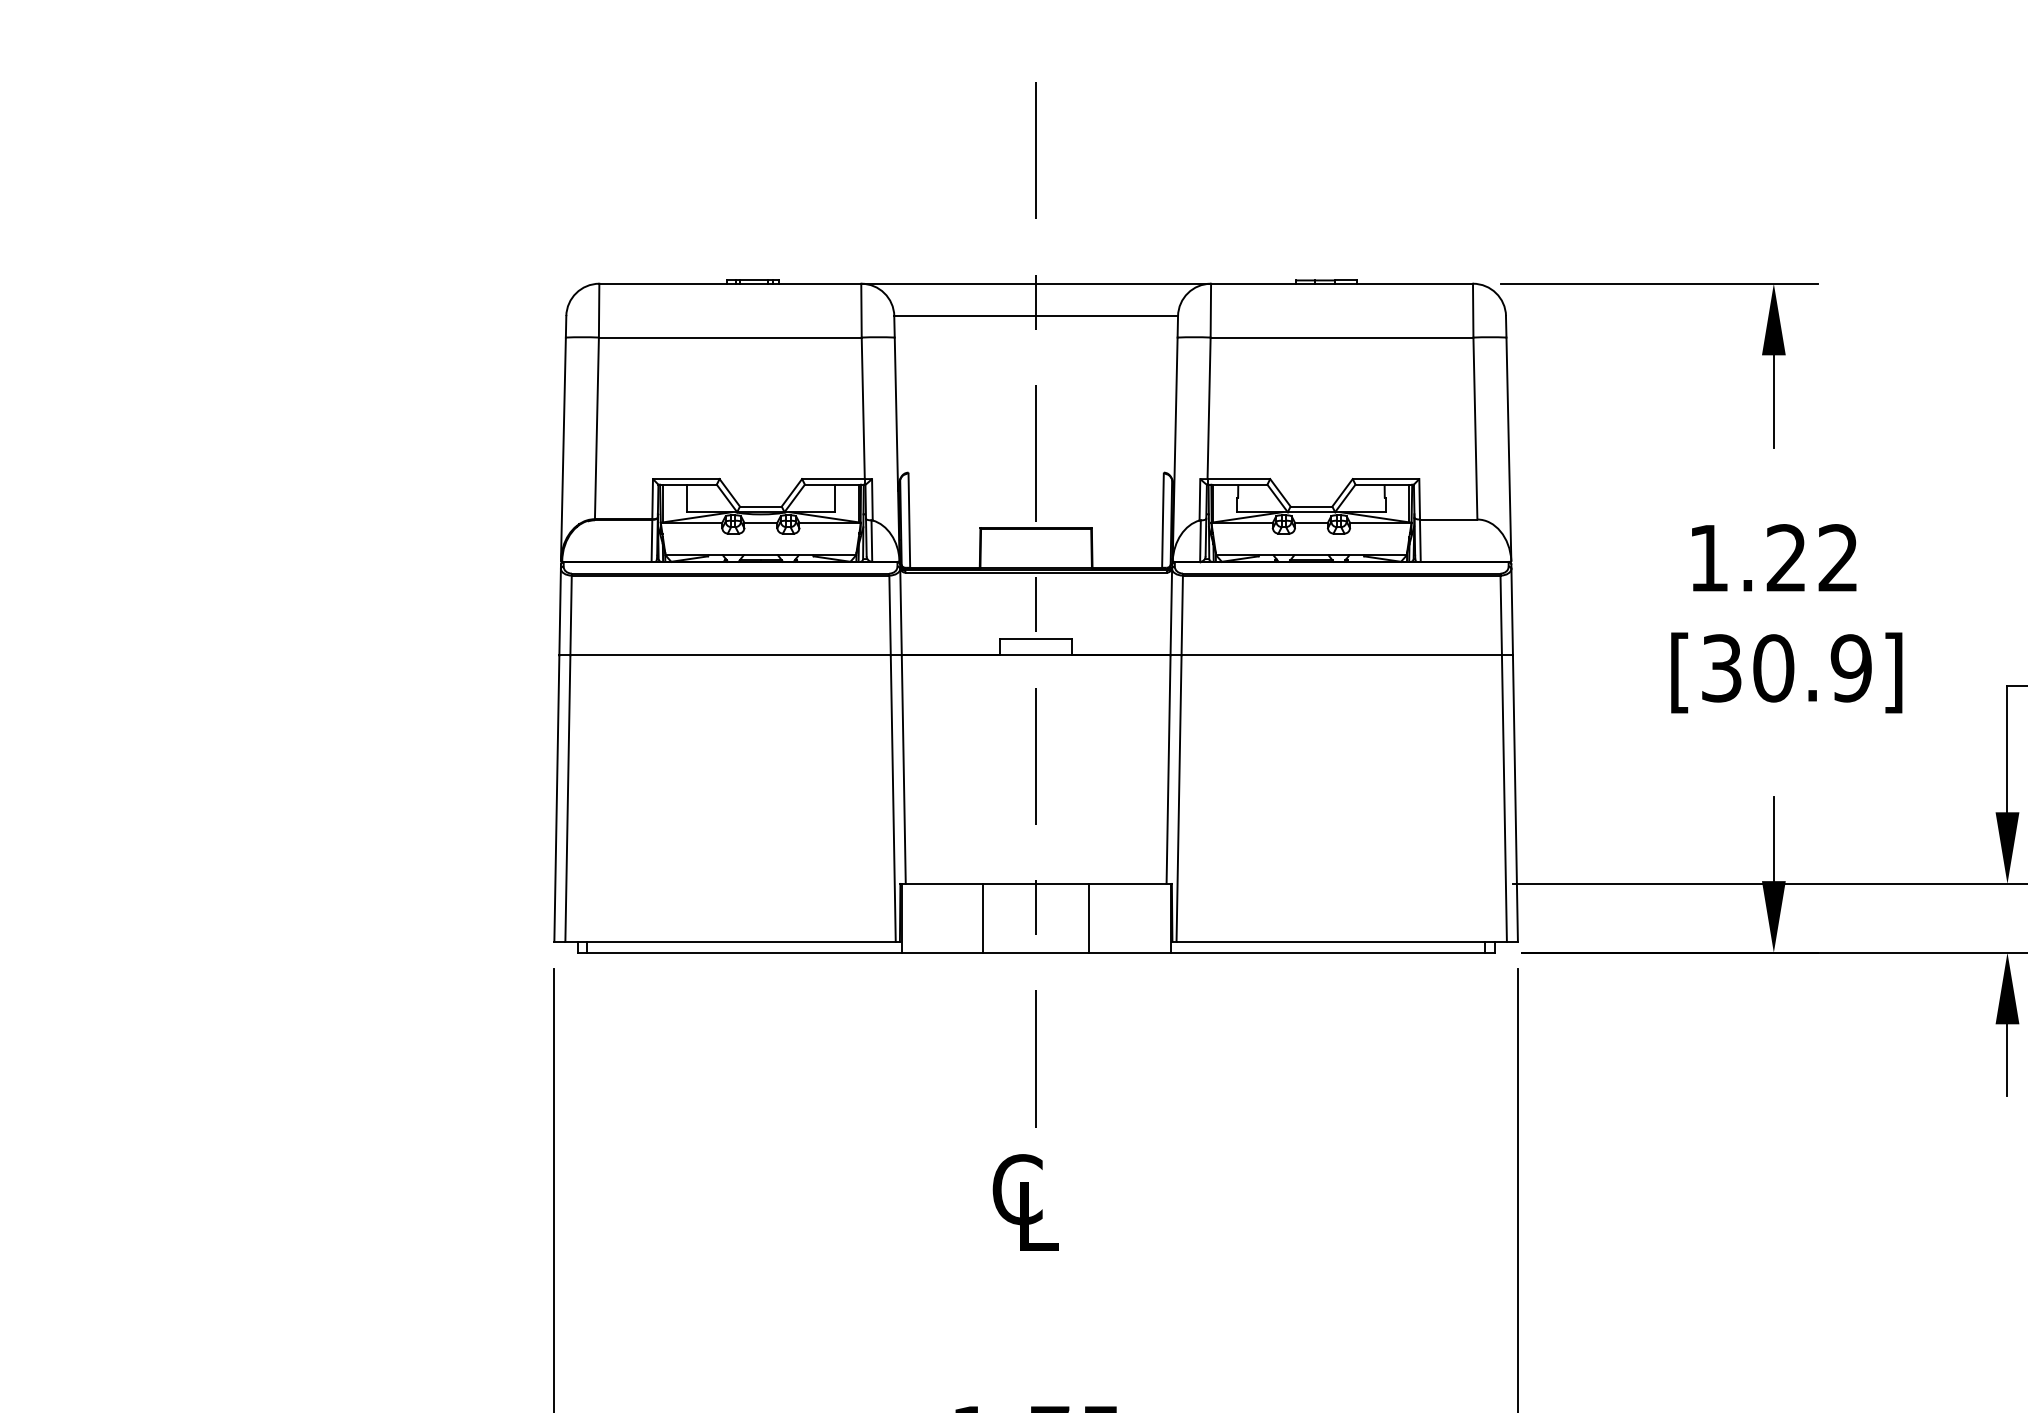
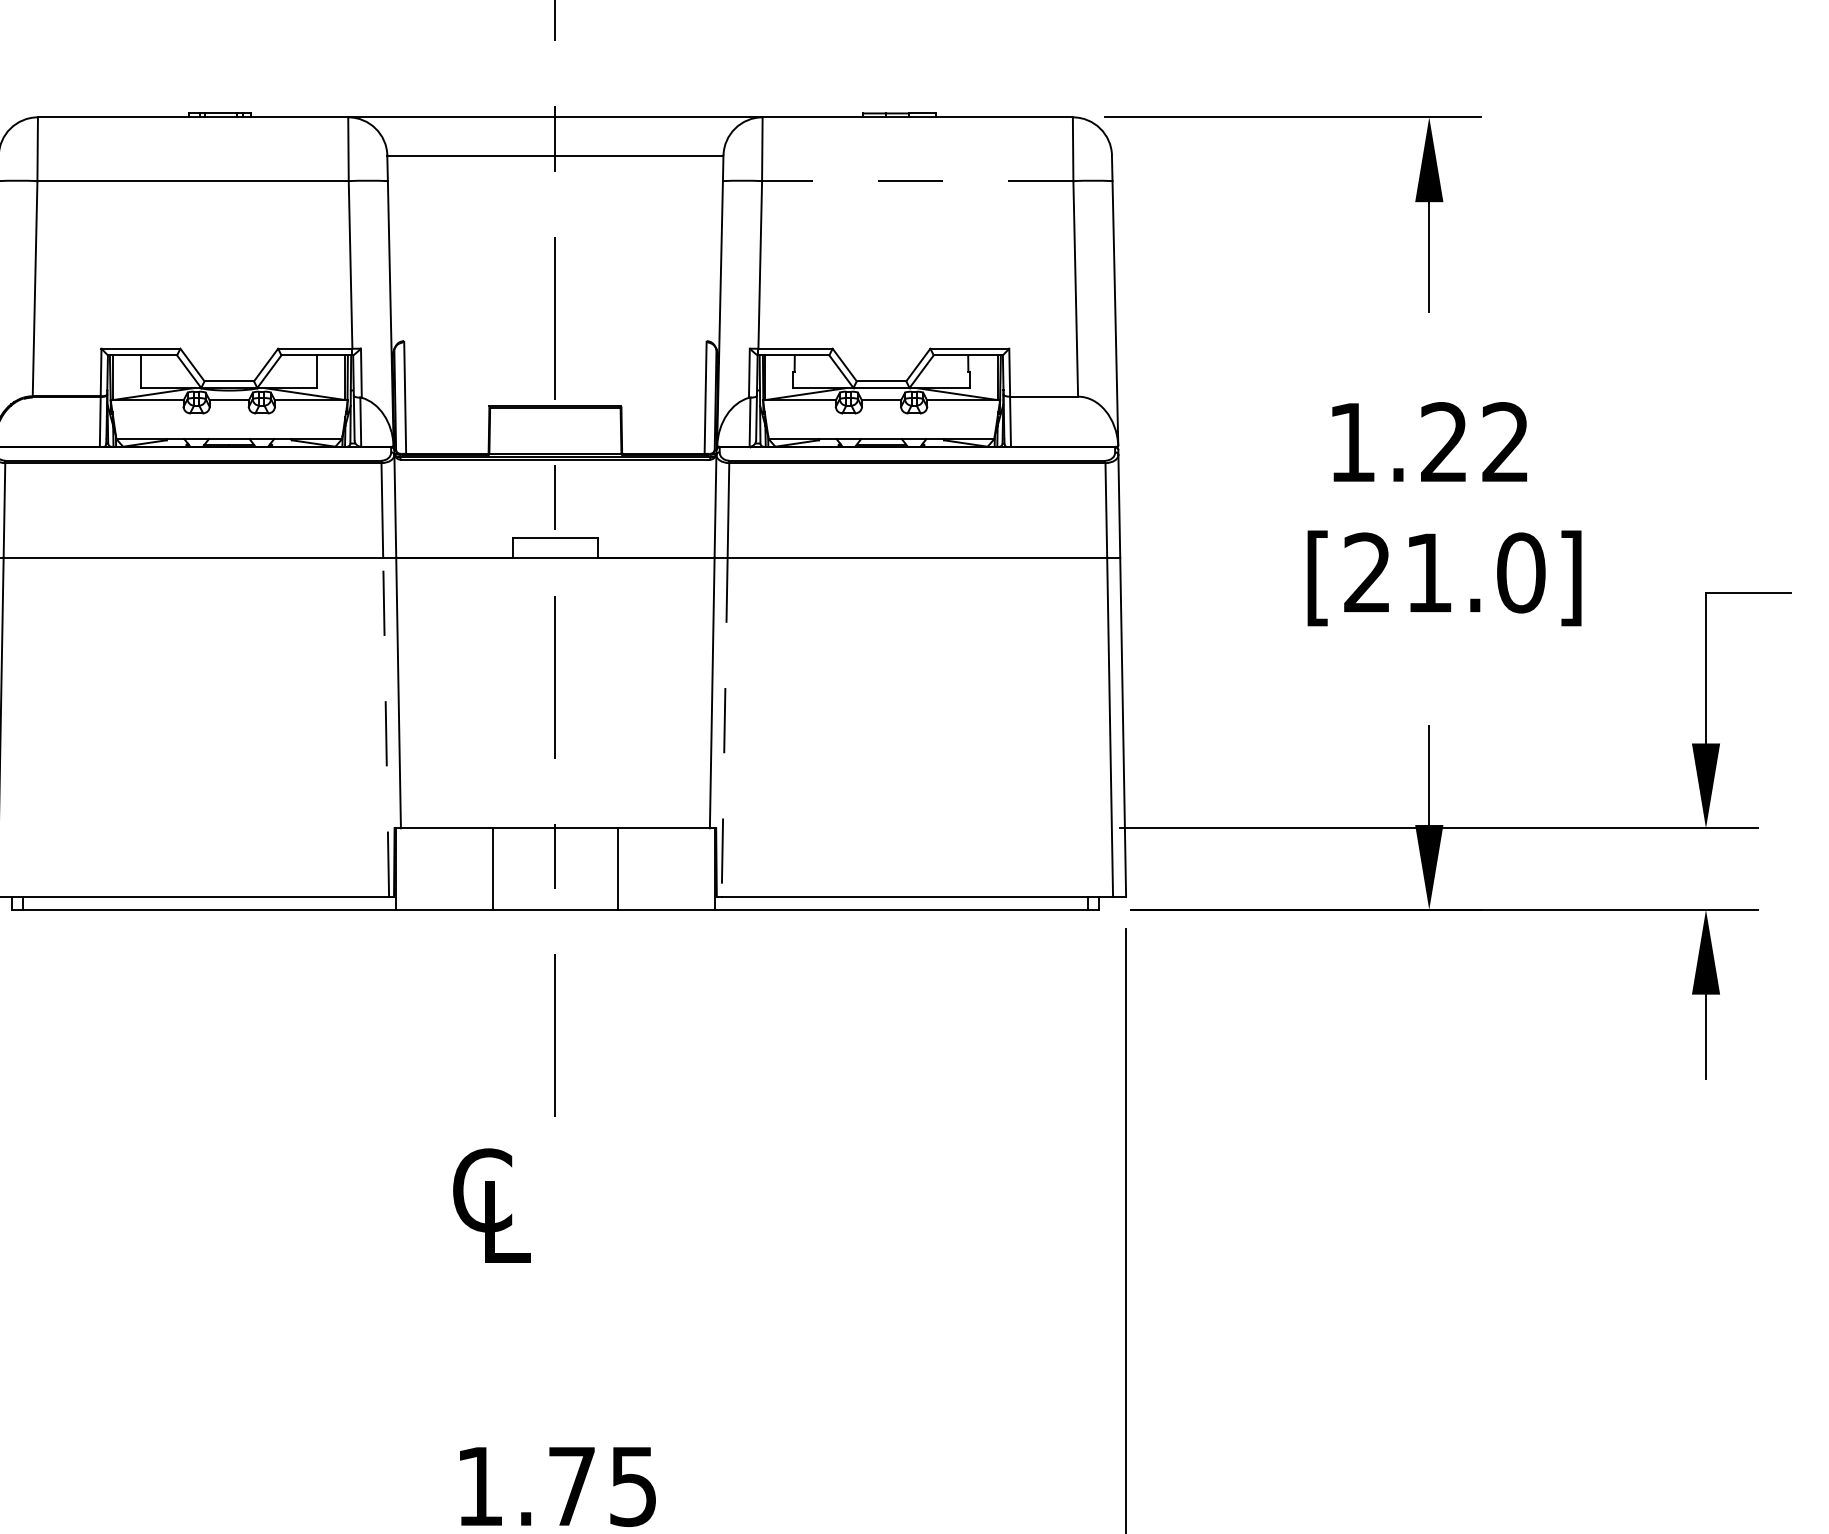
line: (1341, 337) -> (917, 181), solid -> dashed
text: (1787, 668) -> (1445, 573), [30.9] -> [21.0]
line: (893, 798) -> (386, 727), solid -> dashed
line: (1179, 799) -> (725, 728), solid -> dashed
text: (1025, 1202) -> (491, 1205), moved

